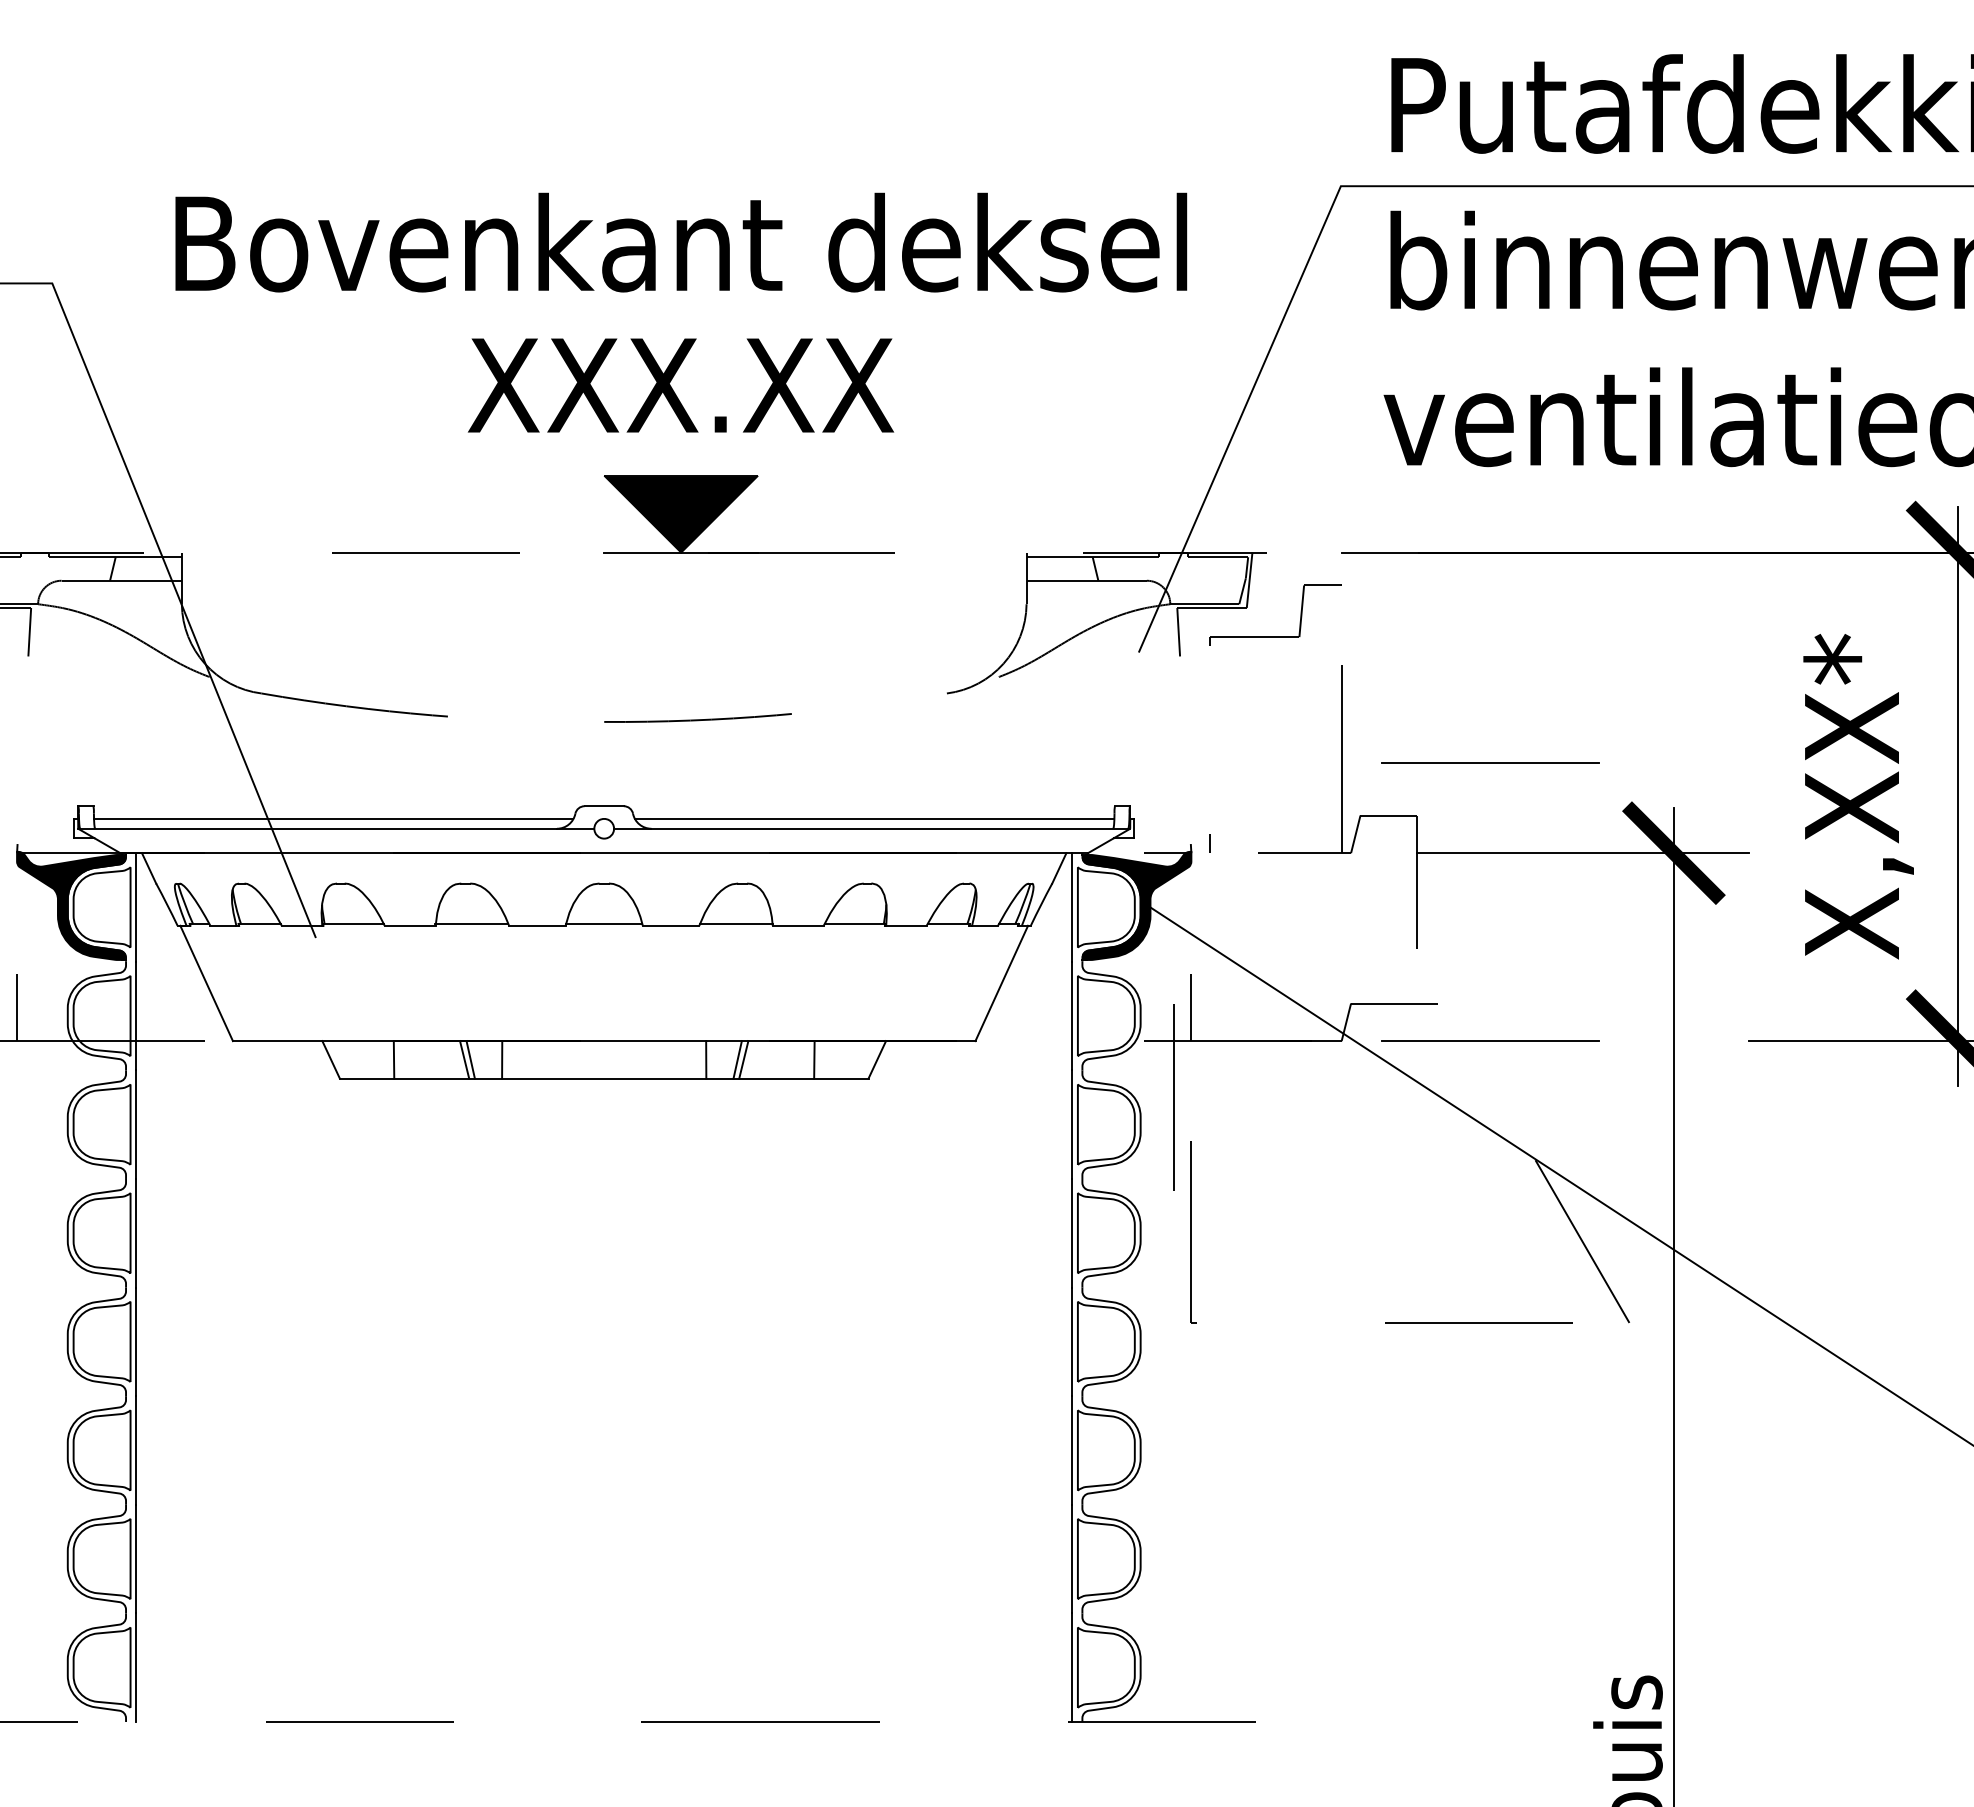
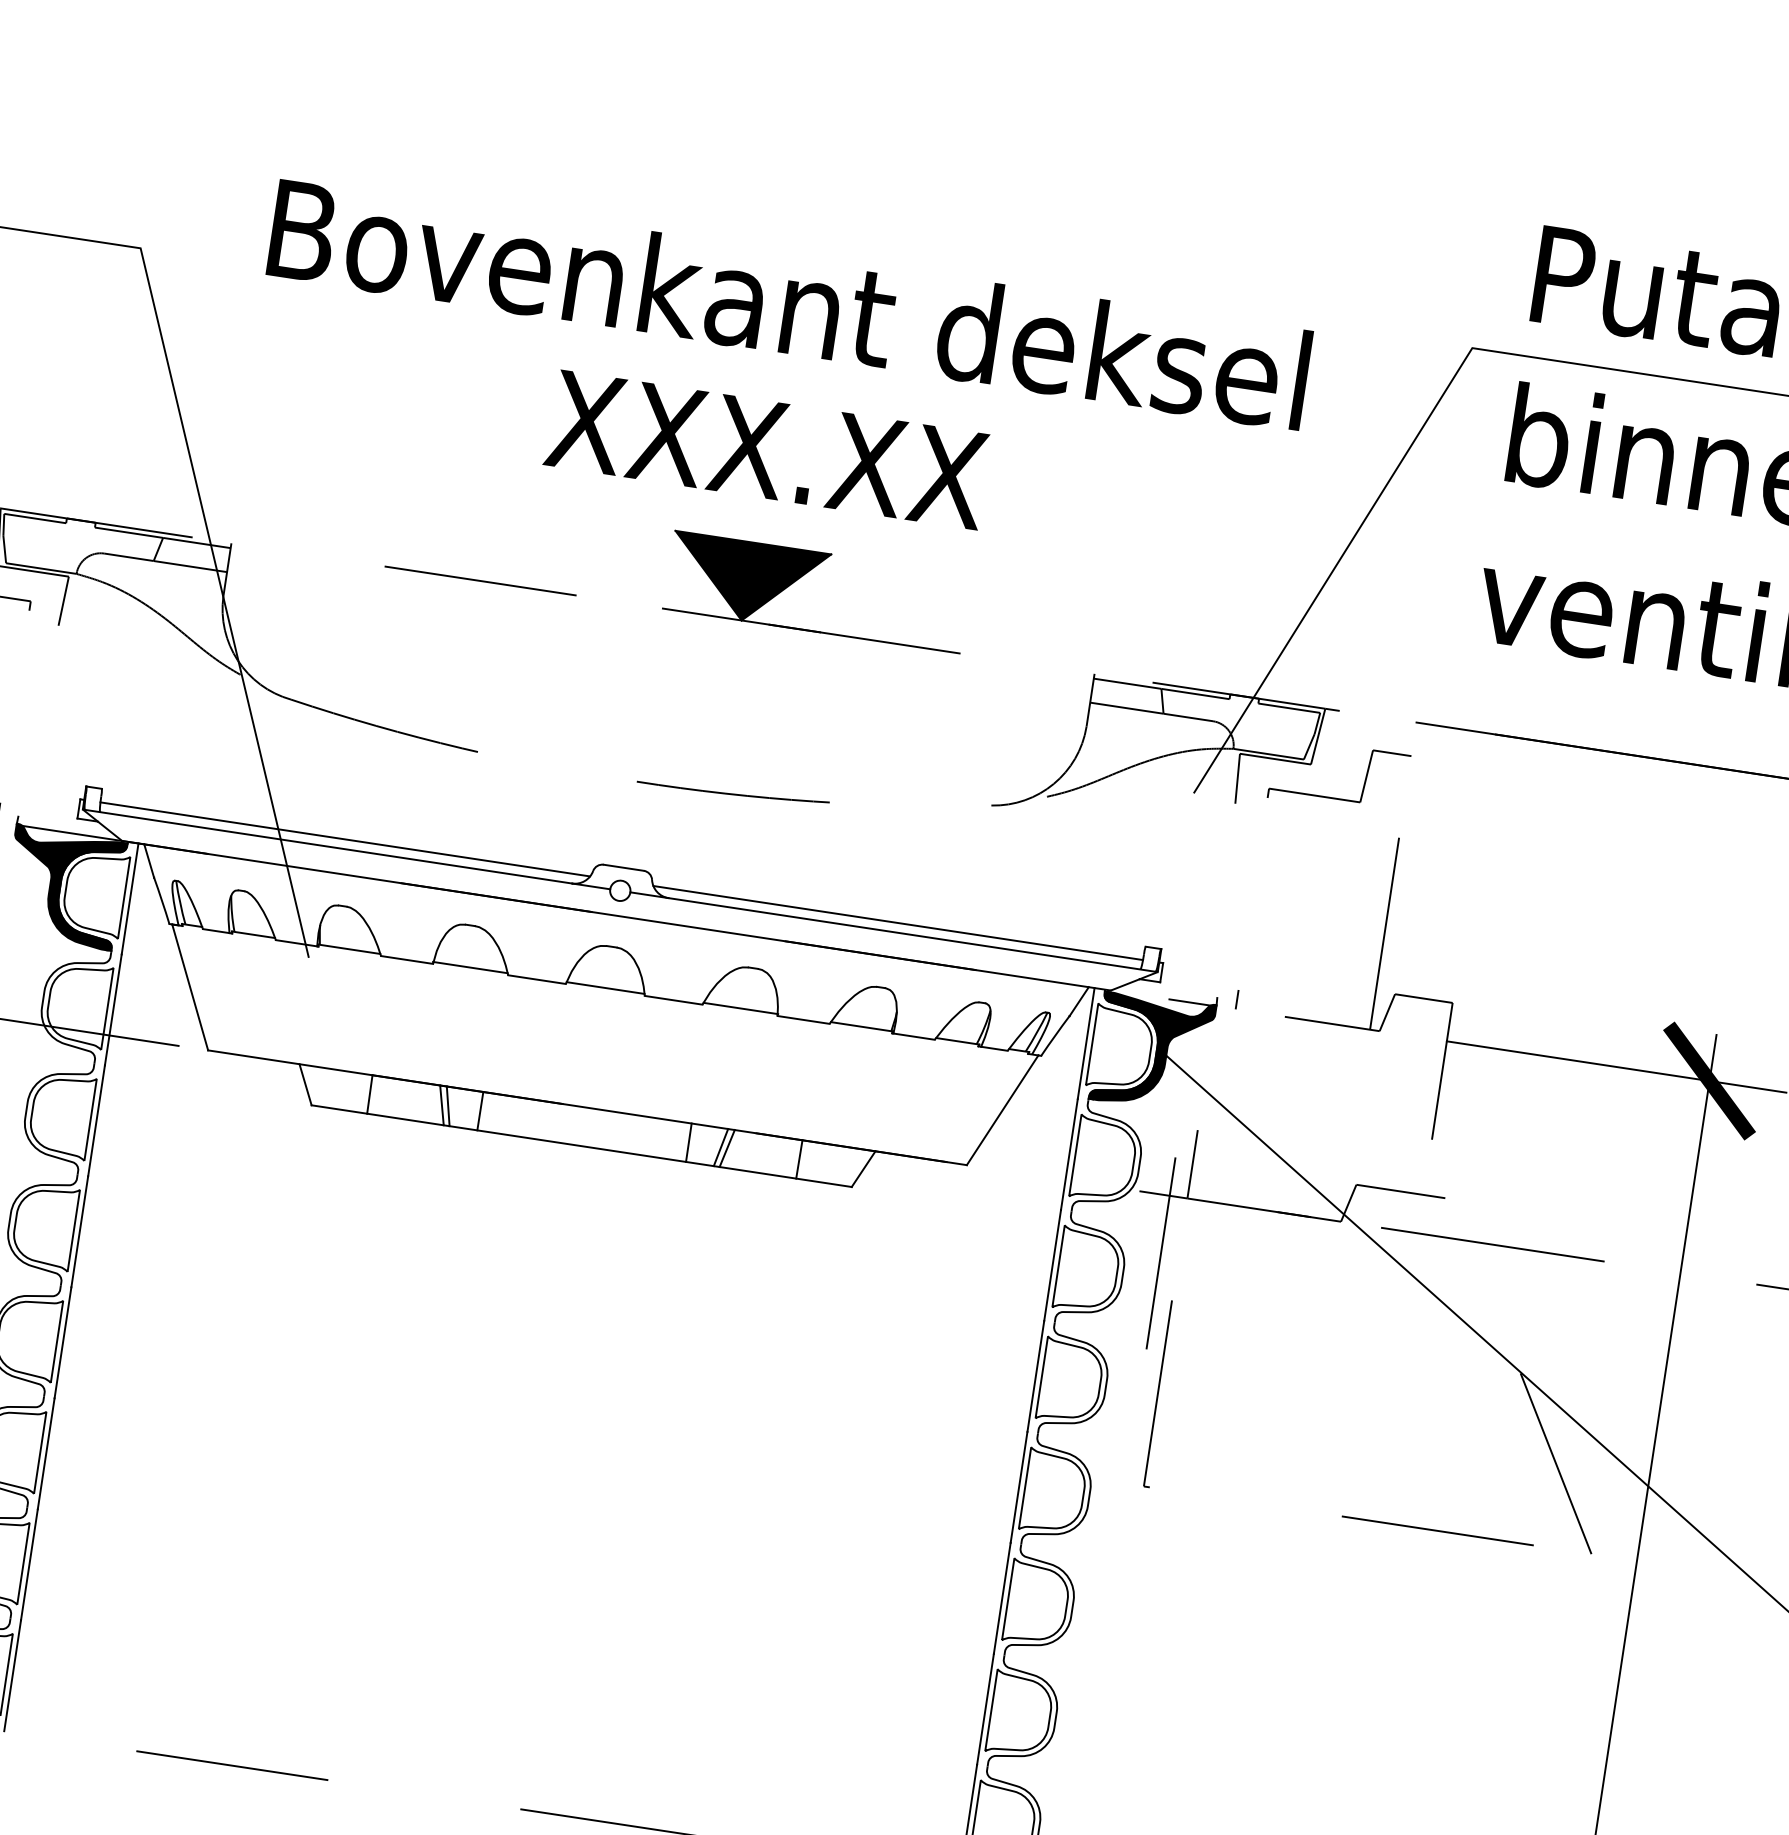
line: (1490, 762) -> (1536, 960), removed

